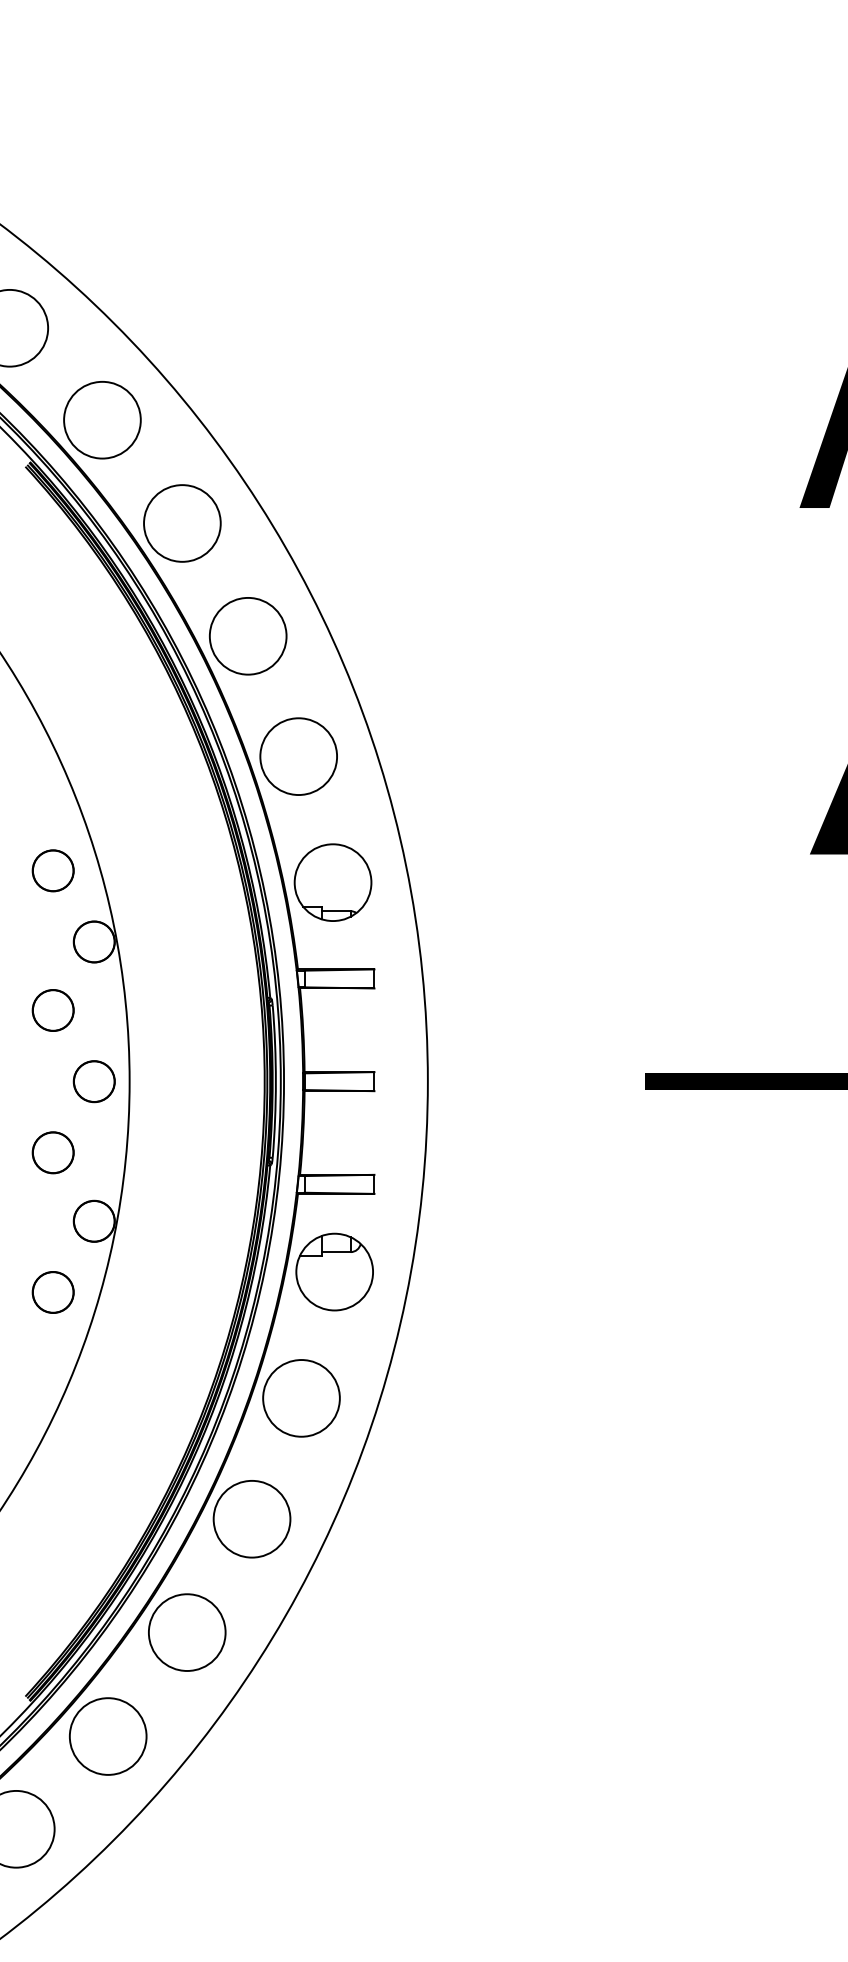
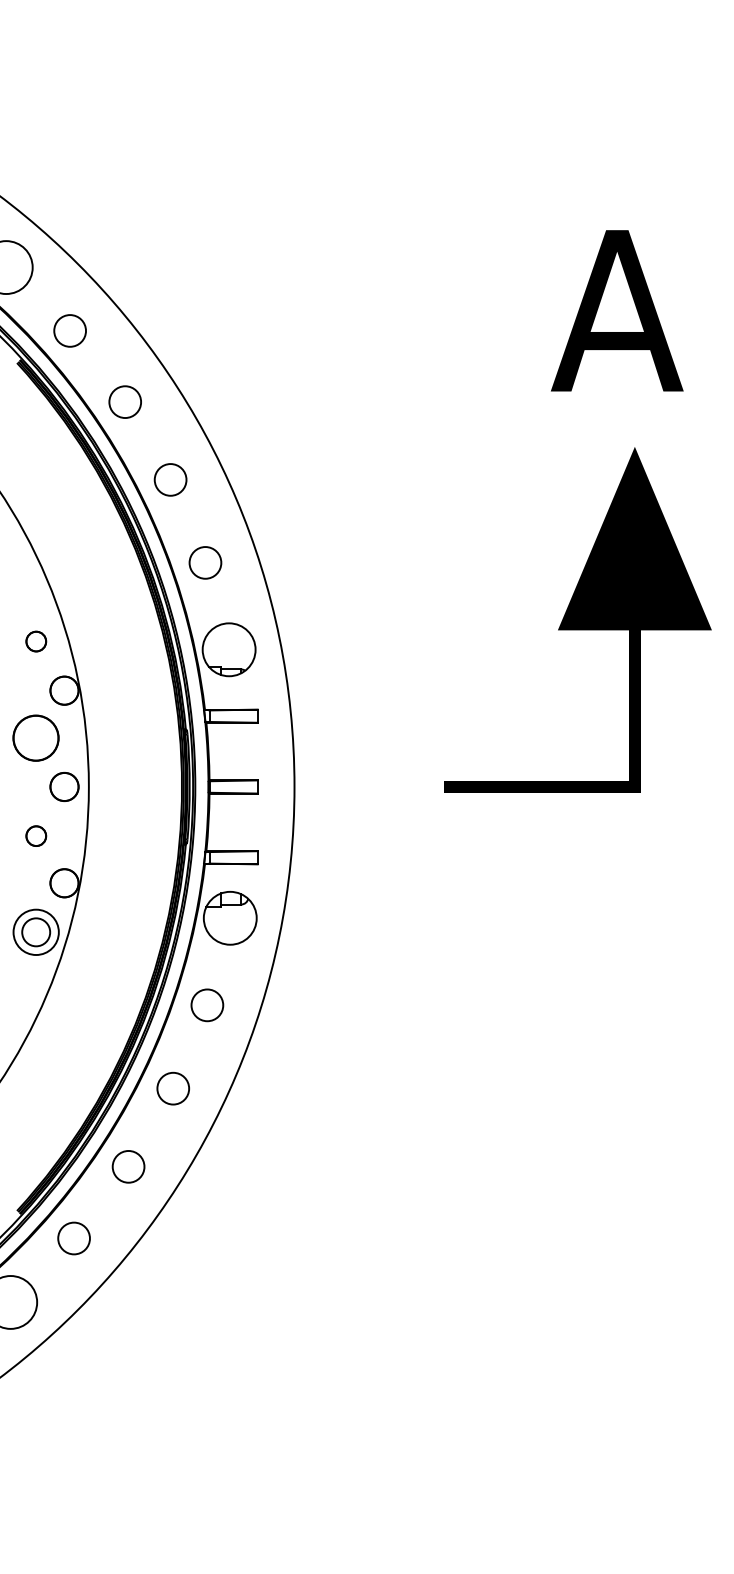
circle: (101, 419) -> (69, 330), size x0.6
circle: (181, 522) -> (124, 401), size x0.6
circle: (248, 635) -> (170, 479), size x0.6
circle: (298, 756) -> (205, 562), size x0.6
circle: (53, 870) -> (36, 641), size x0.7
circle: (53, 1009) -> (36, 737), size x1.6
circle: (53, 1153) -> (36, 836), size x0.7
circle: (53, 1292) -> (36, 932), size x1.6
circle: (300, 1397) -> (206, 1004), size x0.6
circle: (250, 1518) -> (172, 1088), size x0.6
circle: (187, 1632) -> (128, 1166), size x0.6
circle: (107, 1736) -> (73, 1238), size x0.6

